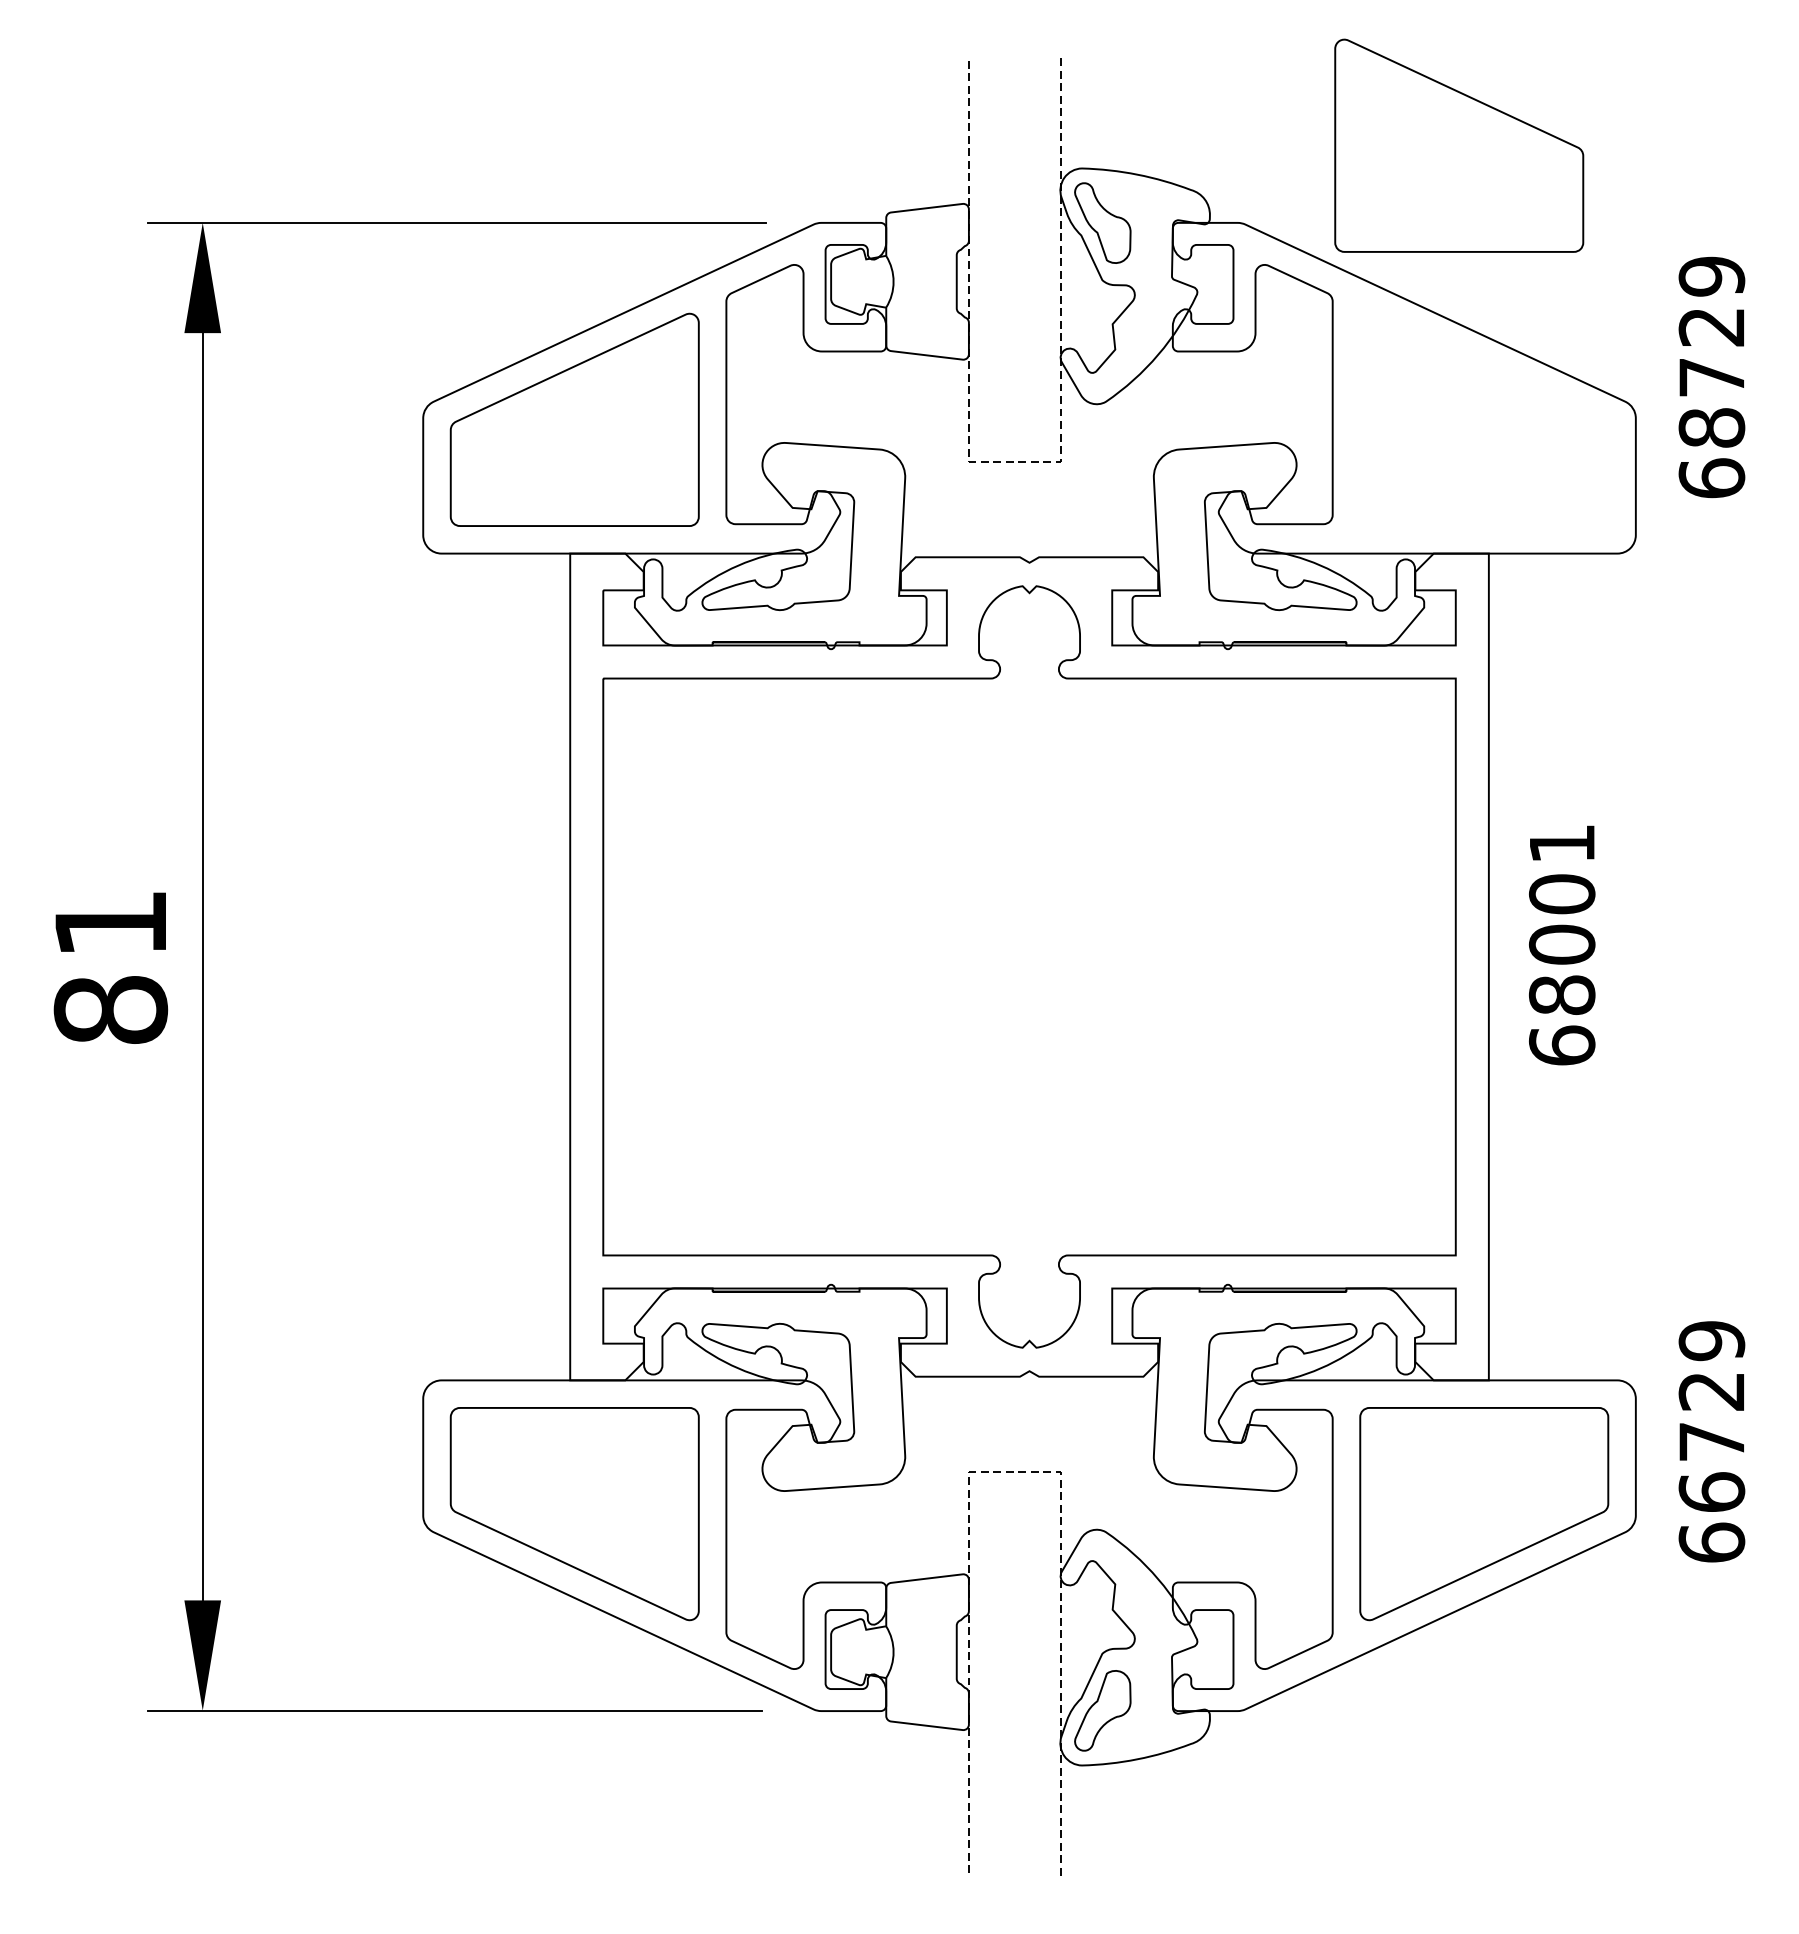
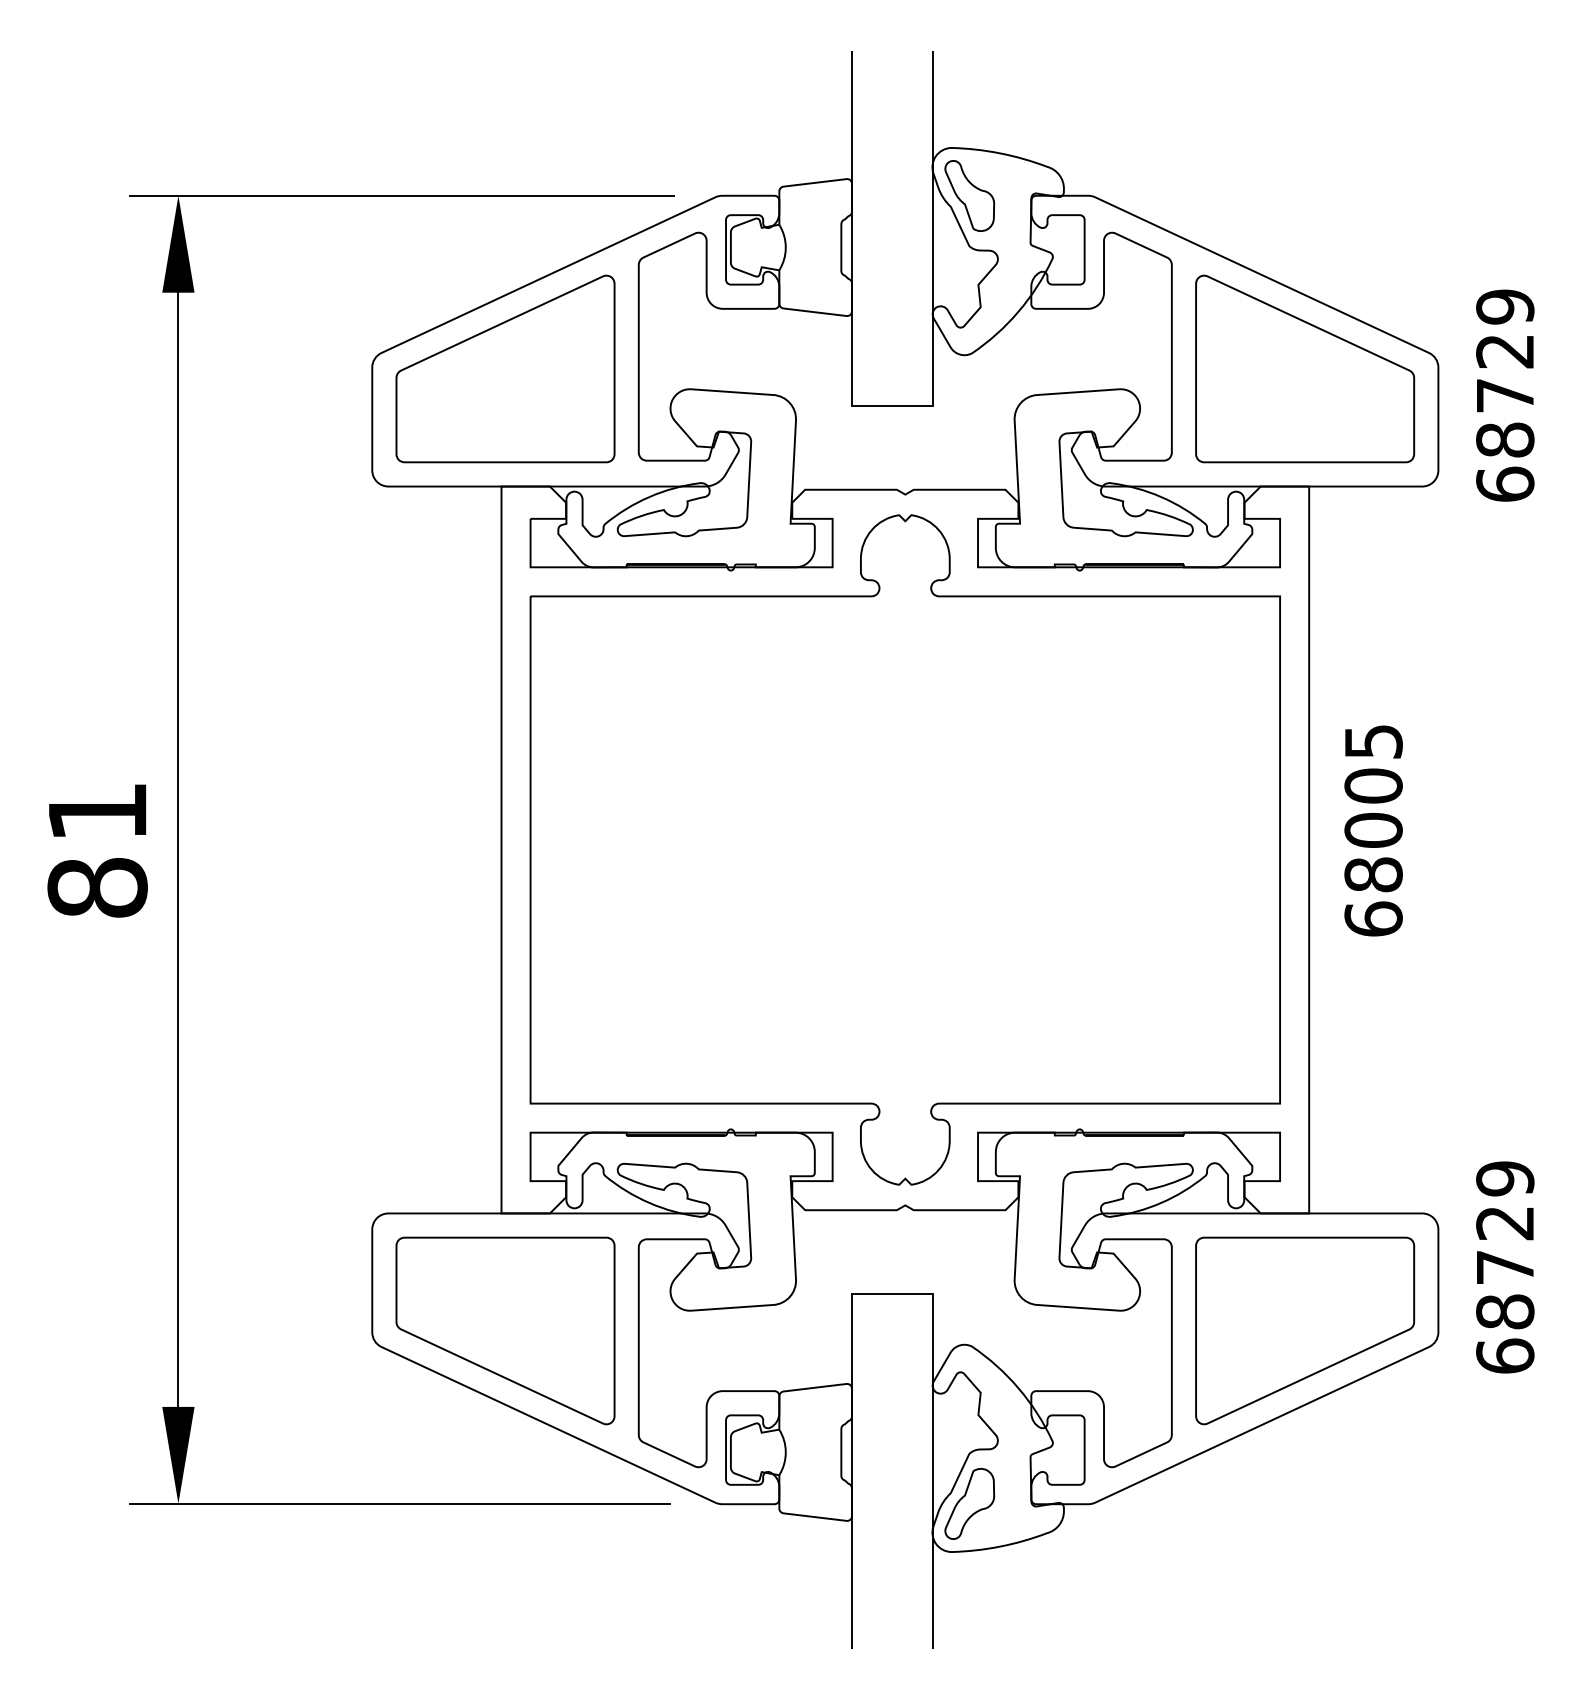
part: (1459, 145) -> (1305, 368), moved
text: (1712, 377) -> (1505, 395), moved
line: (1013, 461) -> (891, 405), dashed -> solid
text: (1562, 843) -> (1373, 741), 68001 -> 68005
line: (1013, 1472) -> (891, 1294), dashed -> solid
text: (1712, 1491) -> (1505, 1311), 66729 -> 68729

